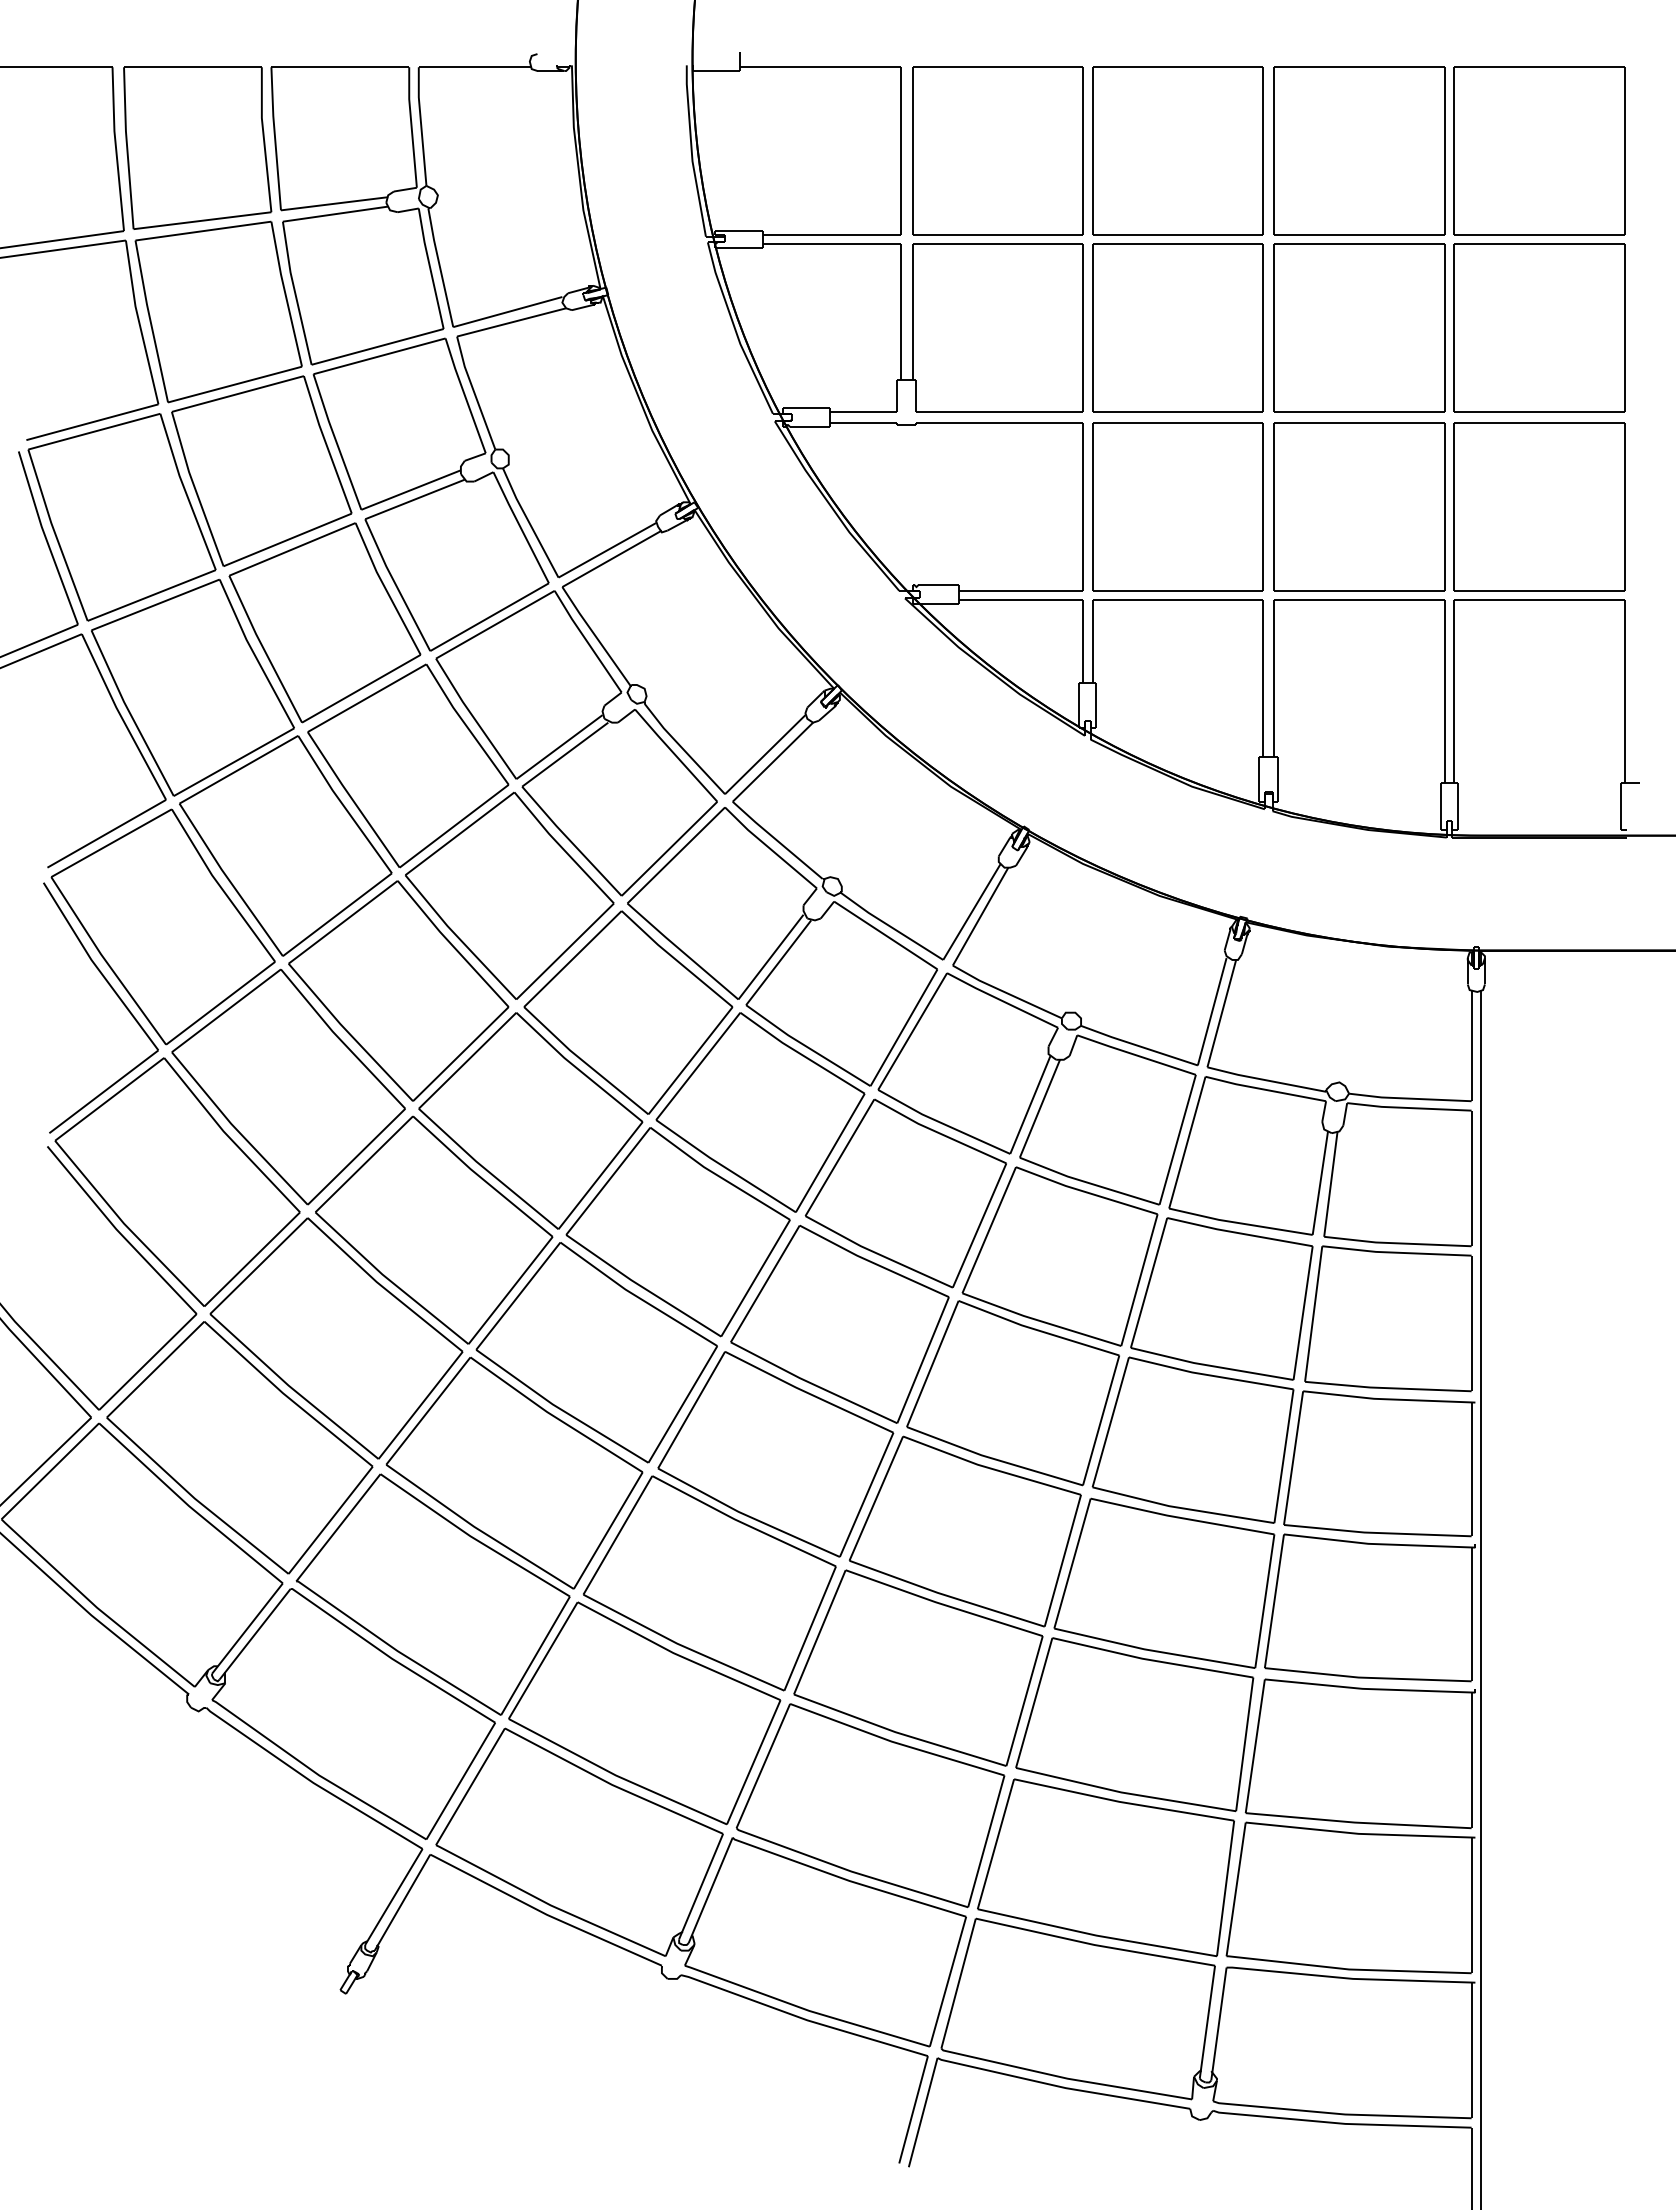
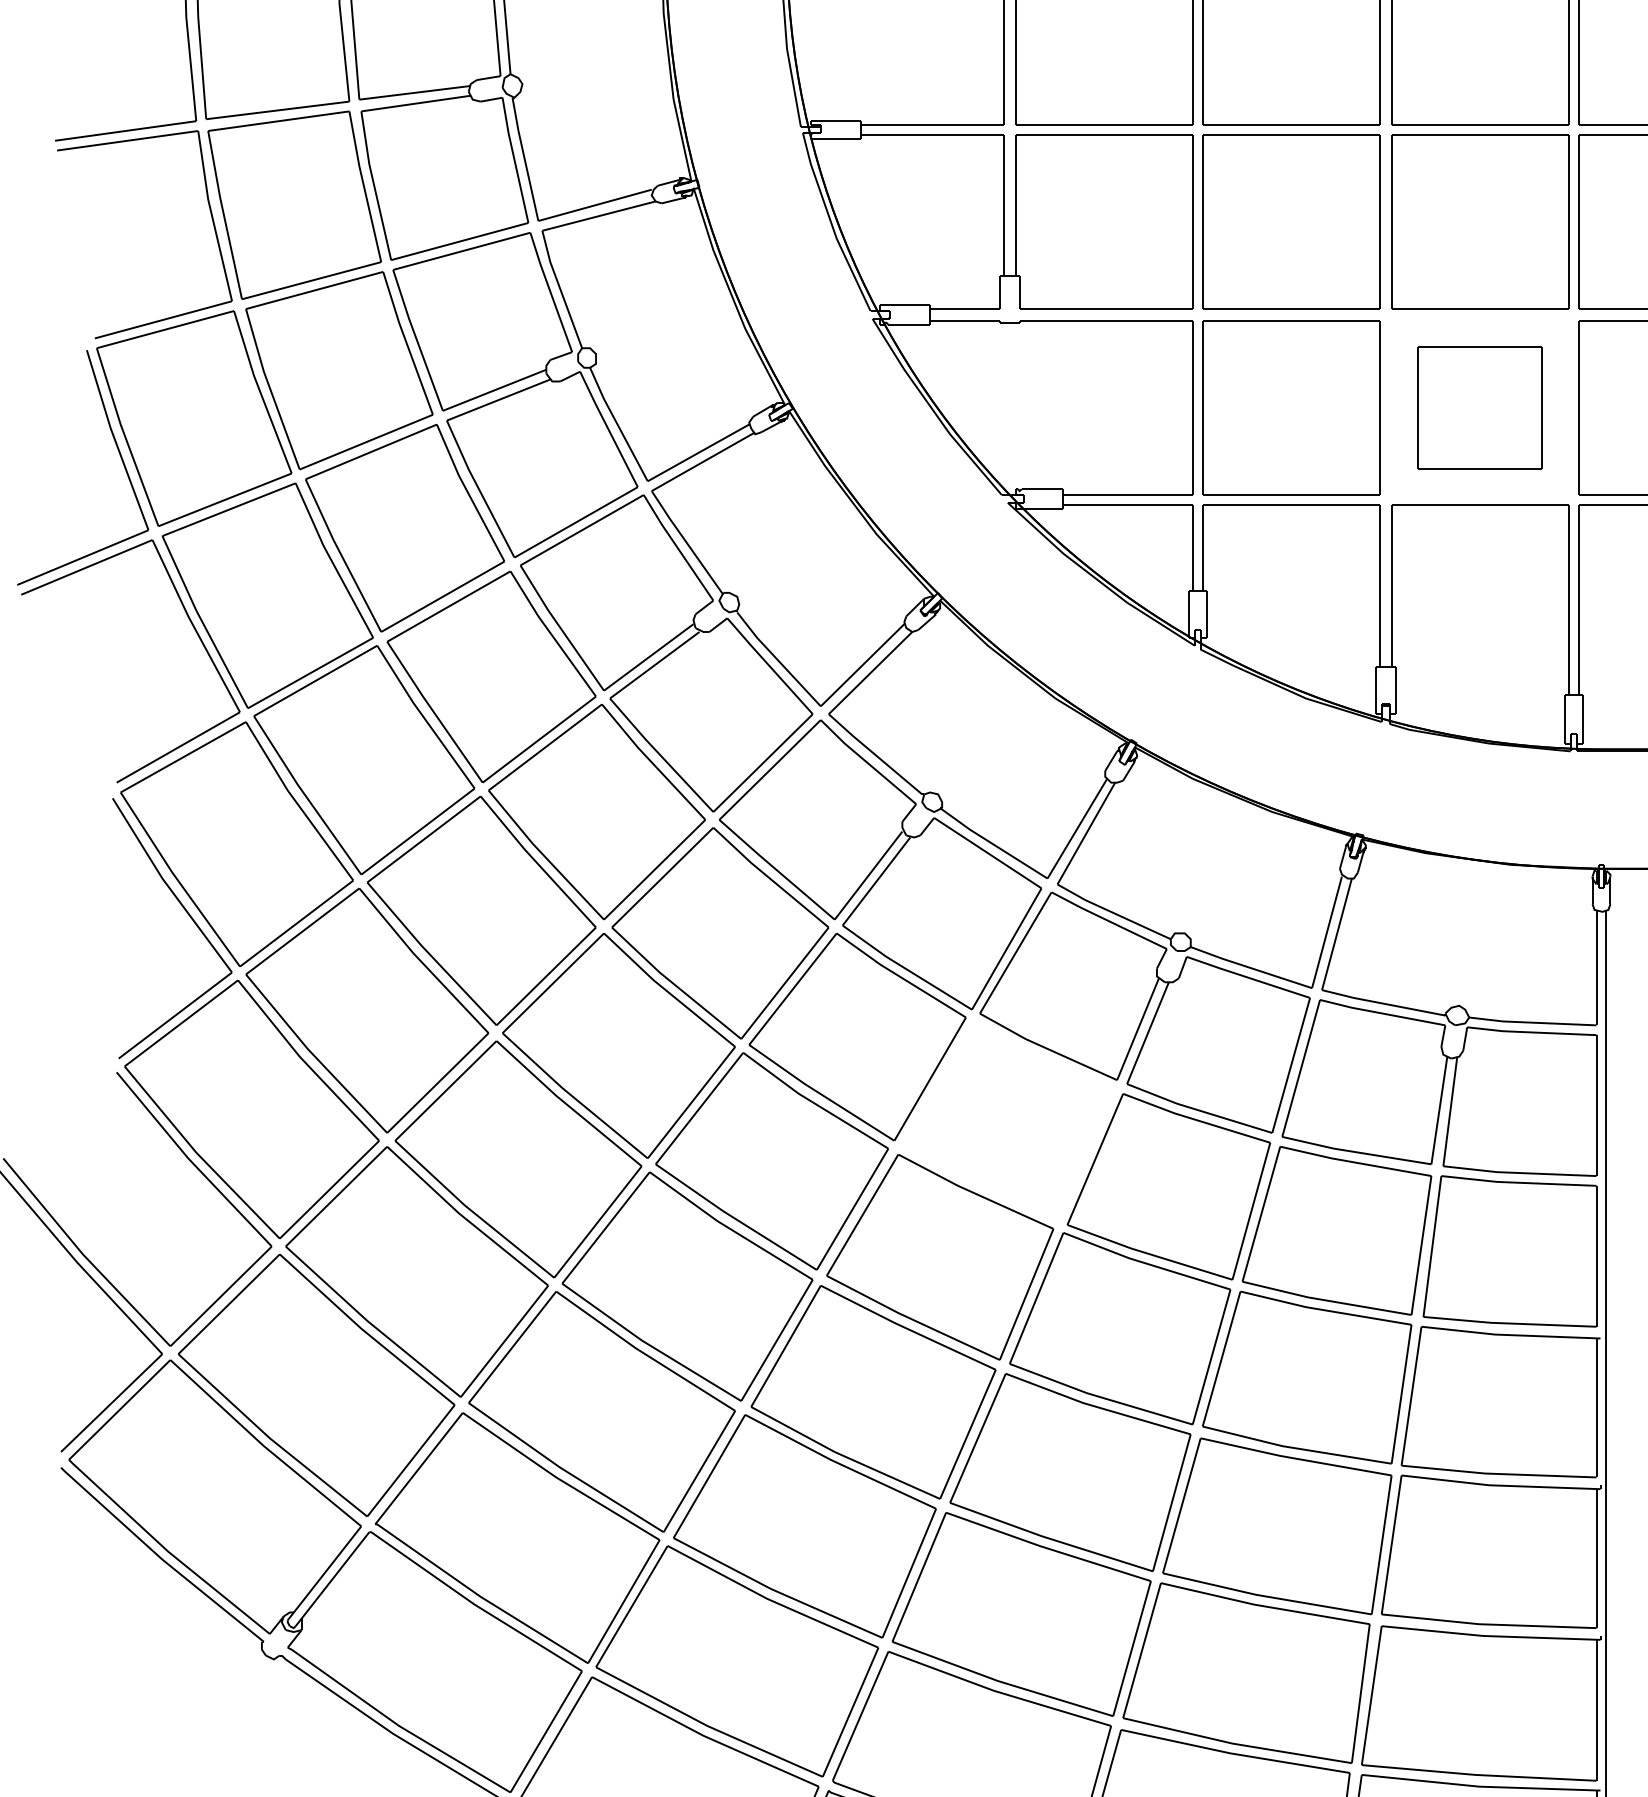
part: (1359, 506) -> (1480, 407), size x0.7
part: (905, 1193) -> (1008, 1121), removed

